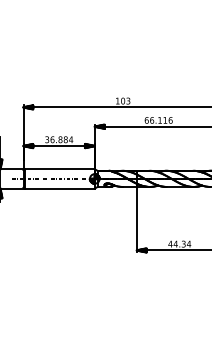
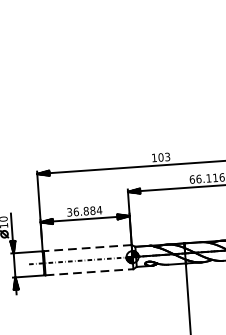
line: (59, 169) -> (87, 248), solid -> dashed
line: (60, 188) -> (90, 272), solid -> dashed

